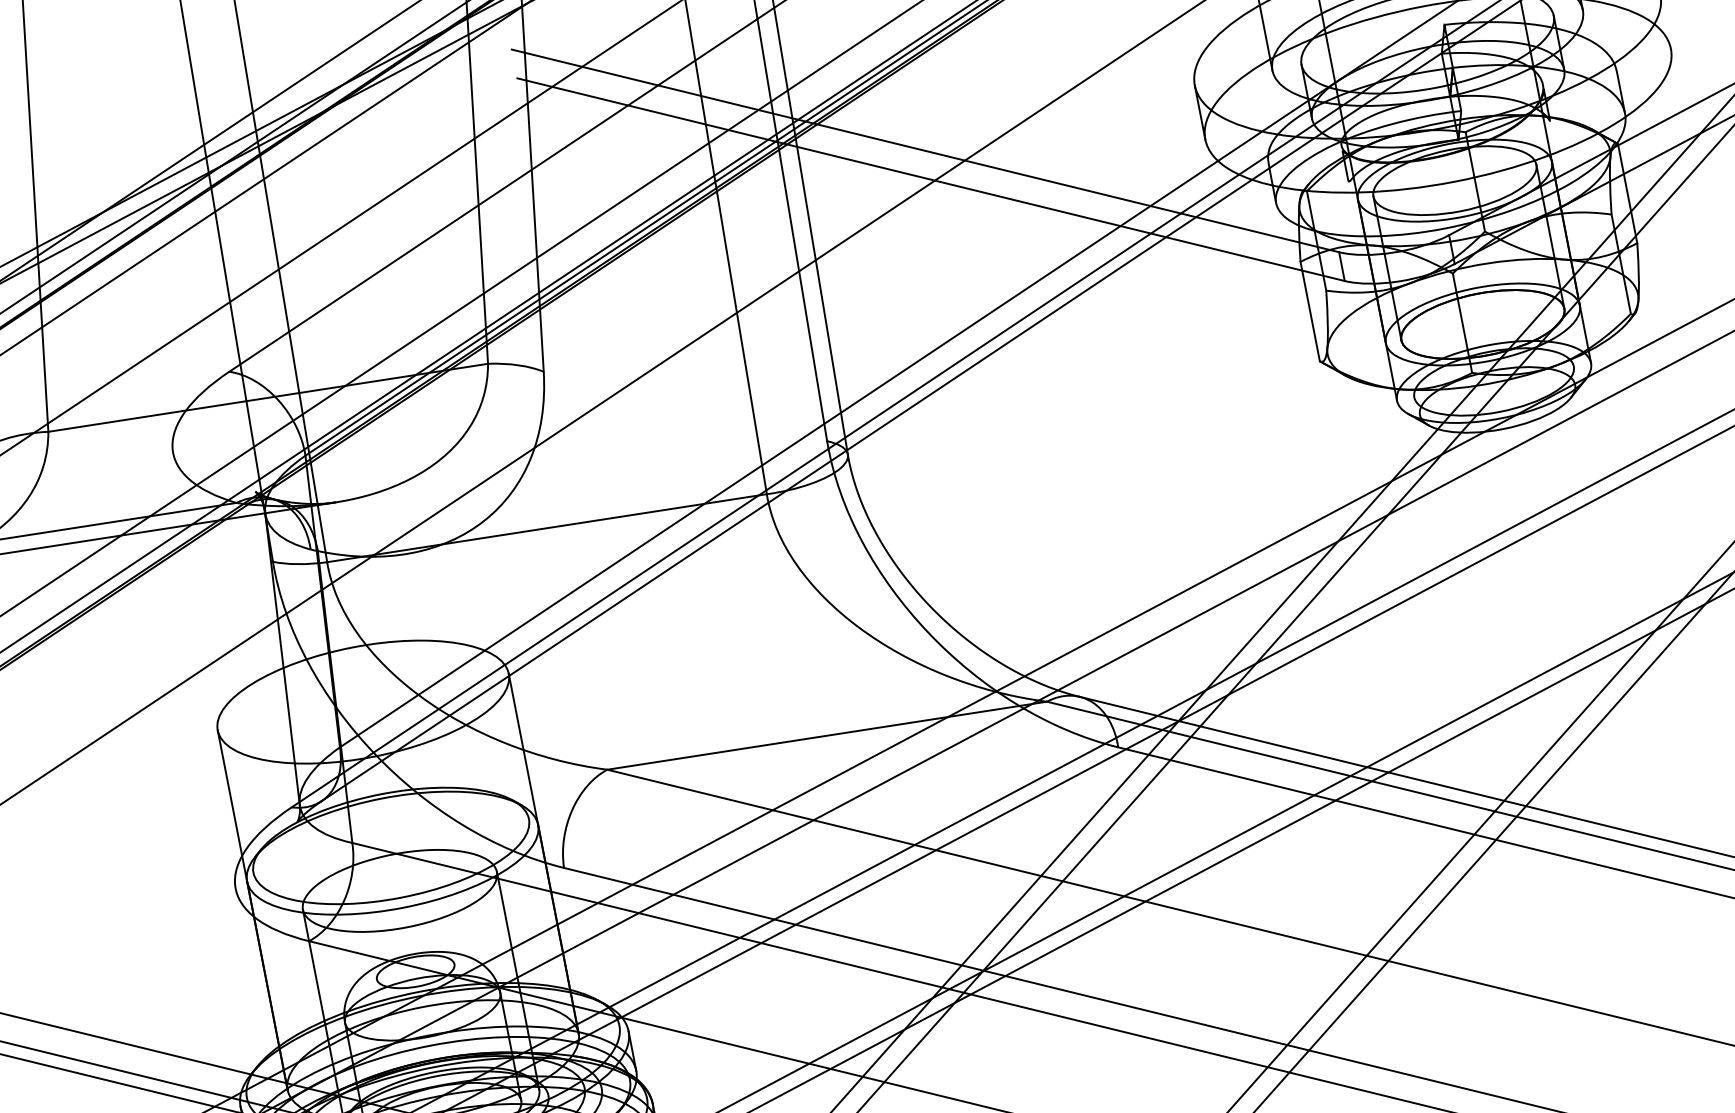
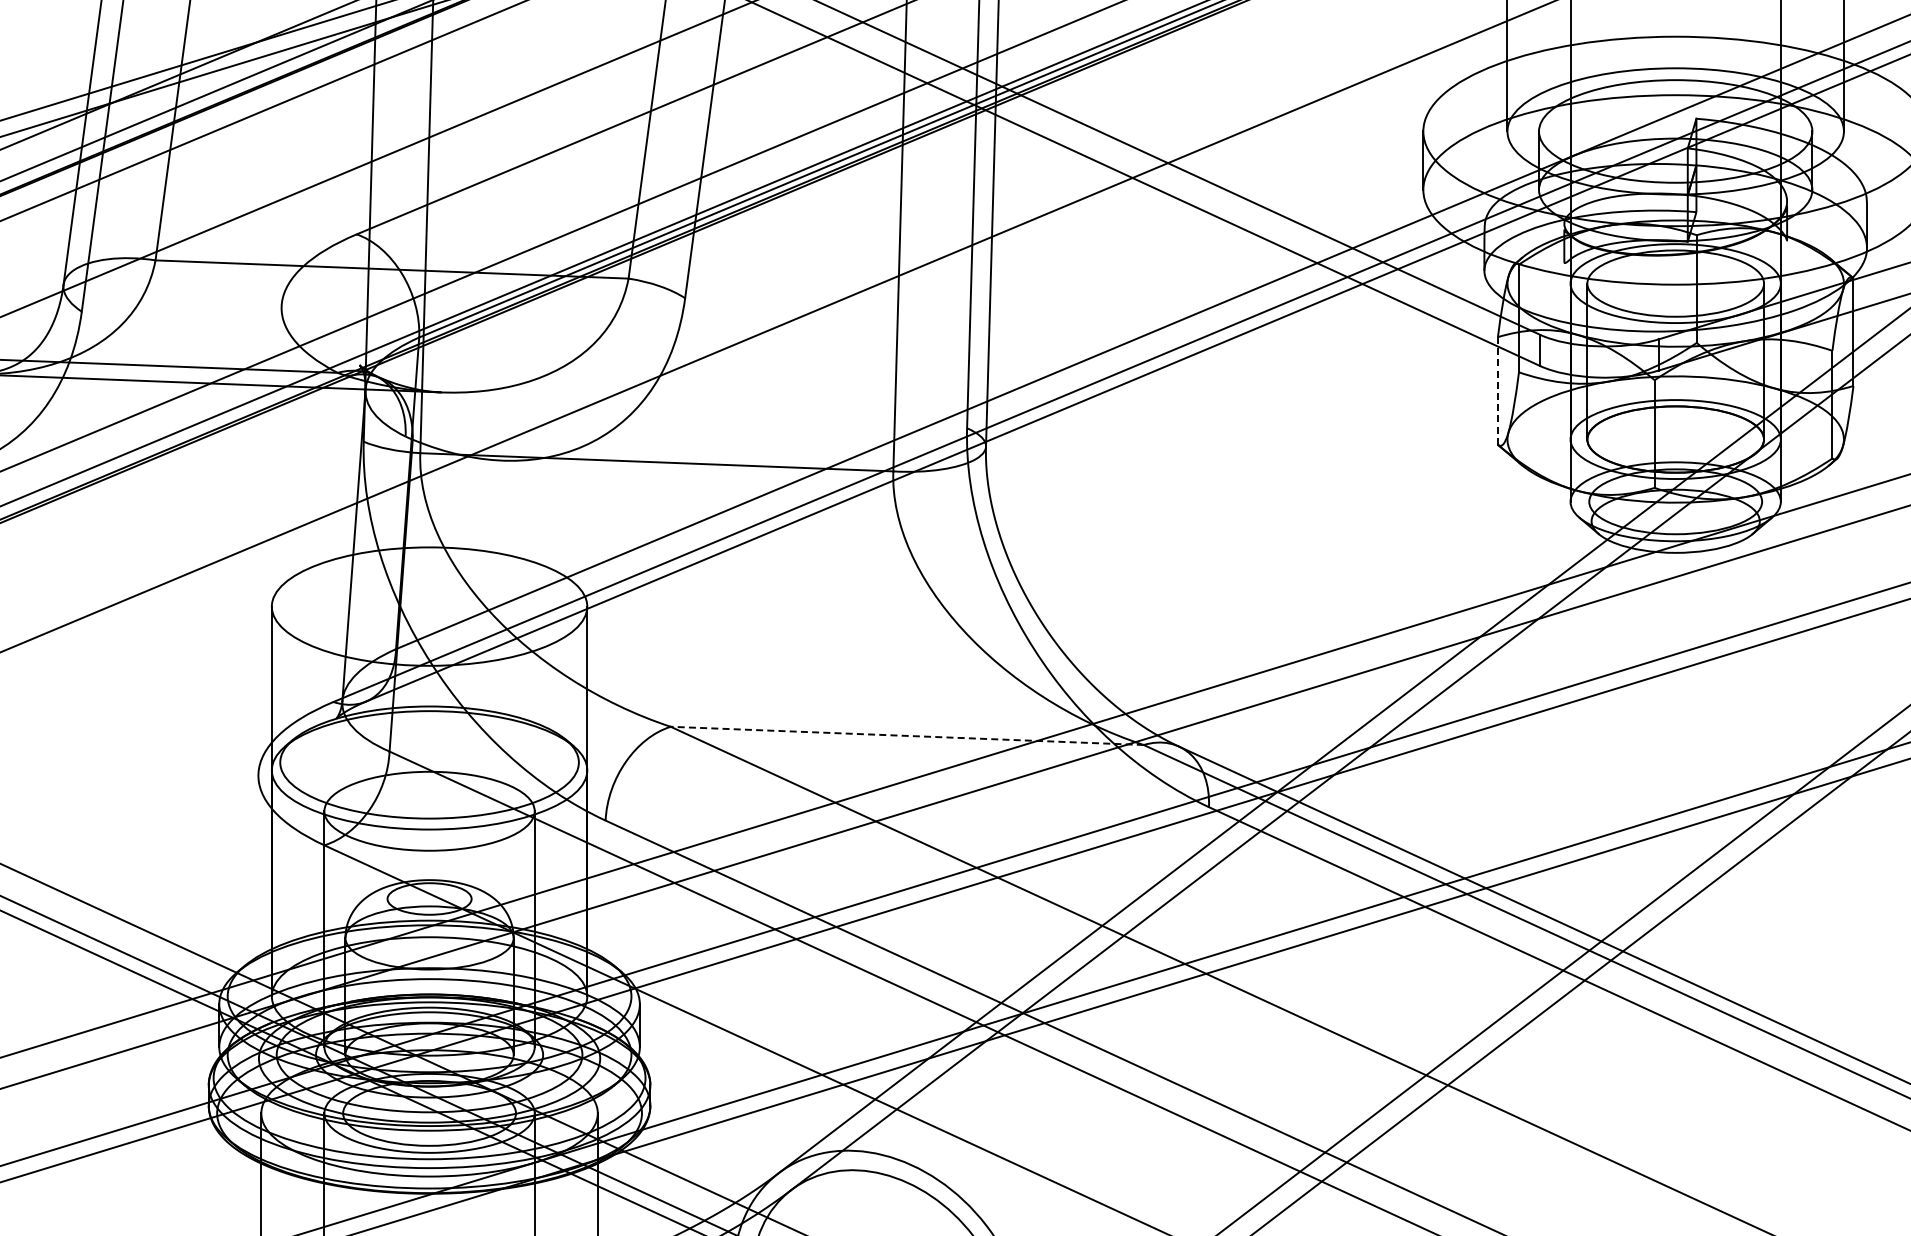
line: (1309, 311) -> (1497, 390), solid -> dashed
line: (827, 735) -> (907, 735), solid -> dashed

